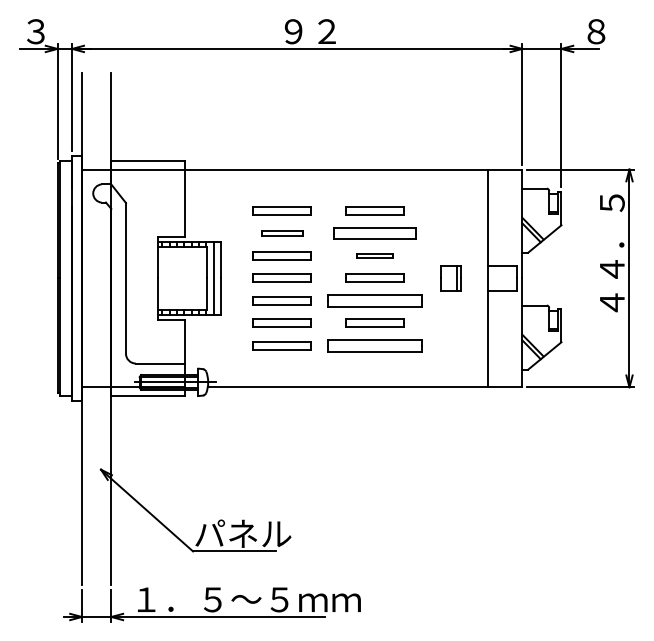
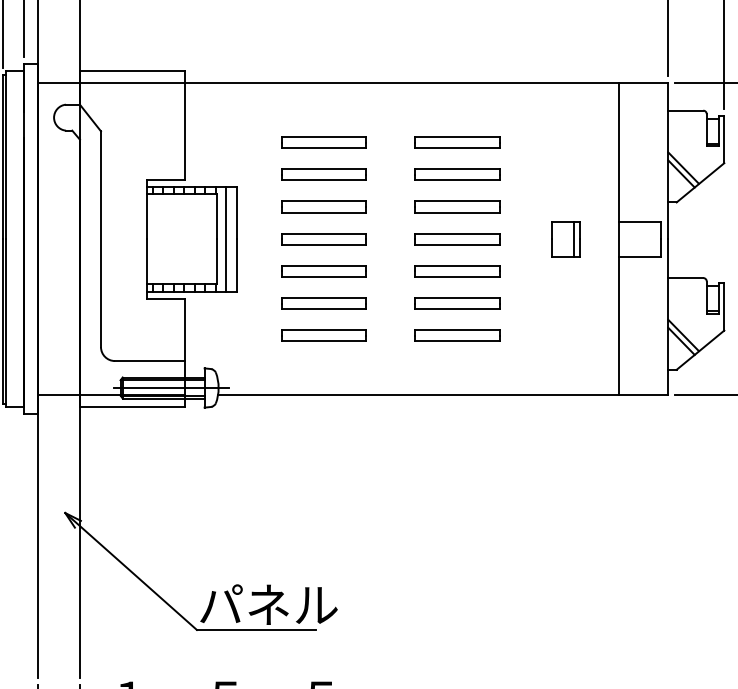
part: (281, 232) -> (323, 173), size x1.43
part: (374, 232) -> (456, 173), size x0.71
part: (374, 255) -> (456, 206), size x1.67
part: (374, 300) -> (456, 270), size x0.62
part: (374, 345) -> (456, 335), size x0.62

